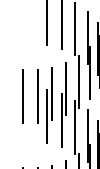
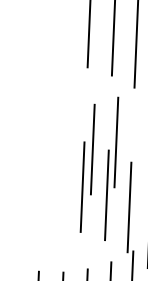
line: (78, 81) -> (137, 130), removed
line: (23, 96) -> (44, 152), removed
line: (37, 96) -> (68, 153), removed

